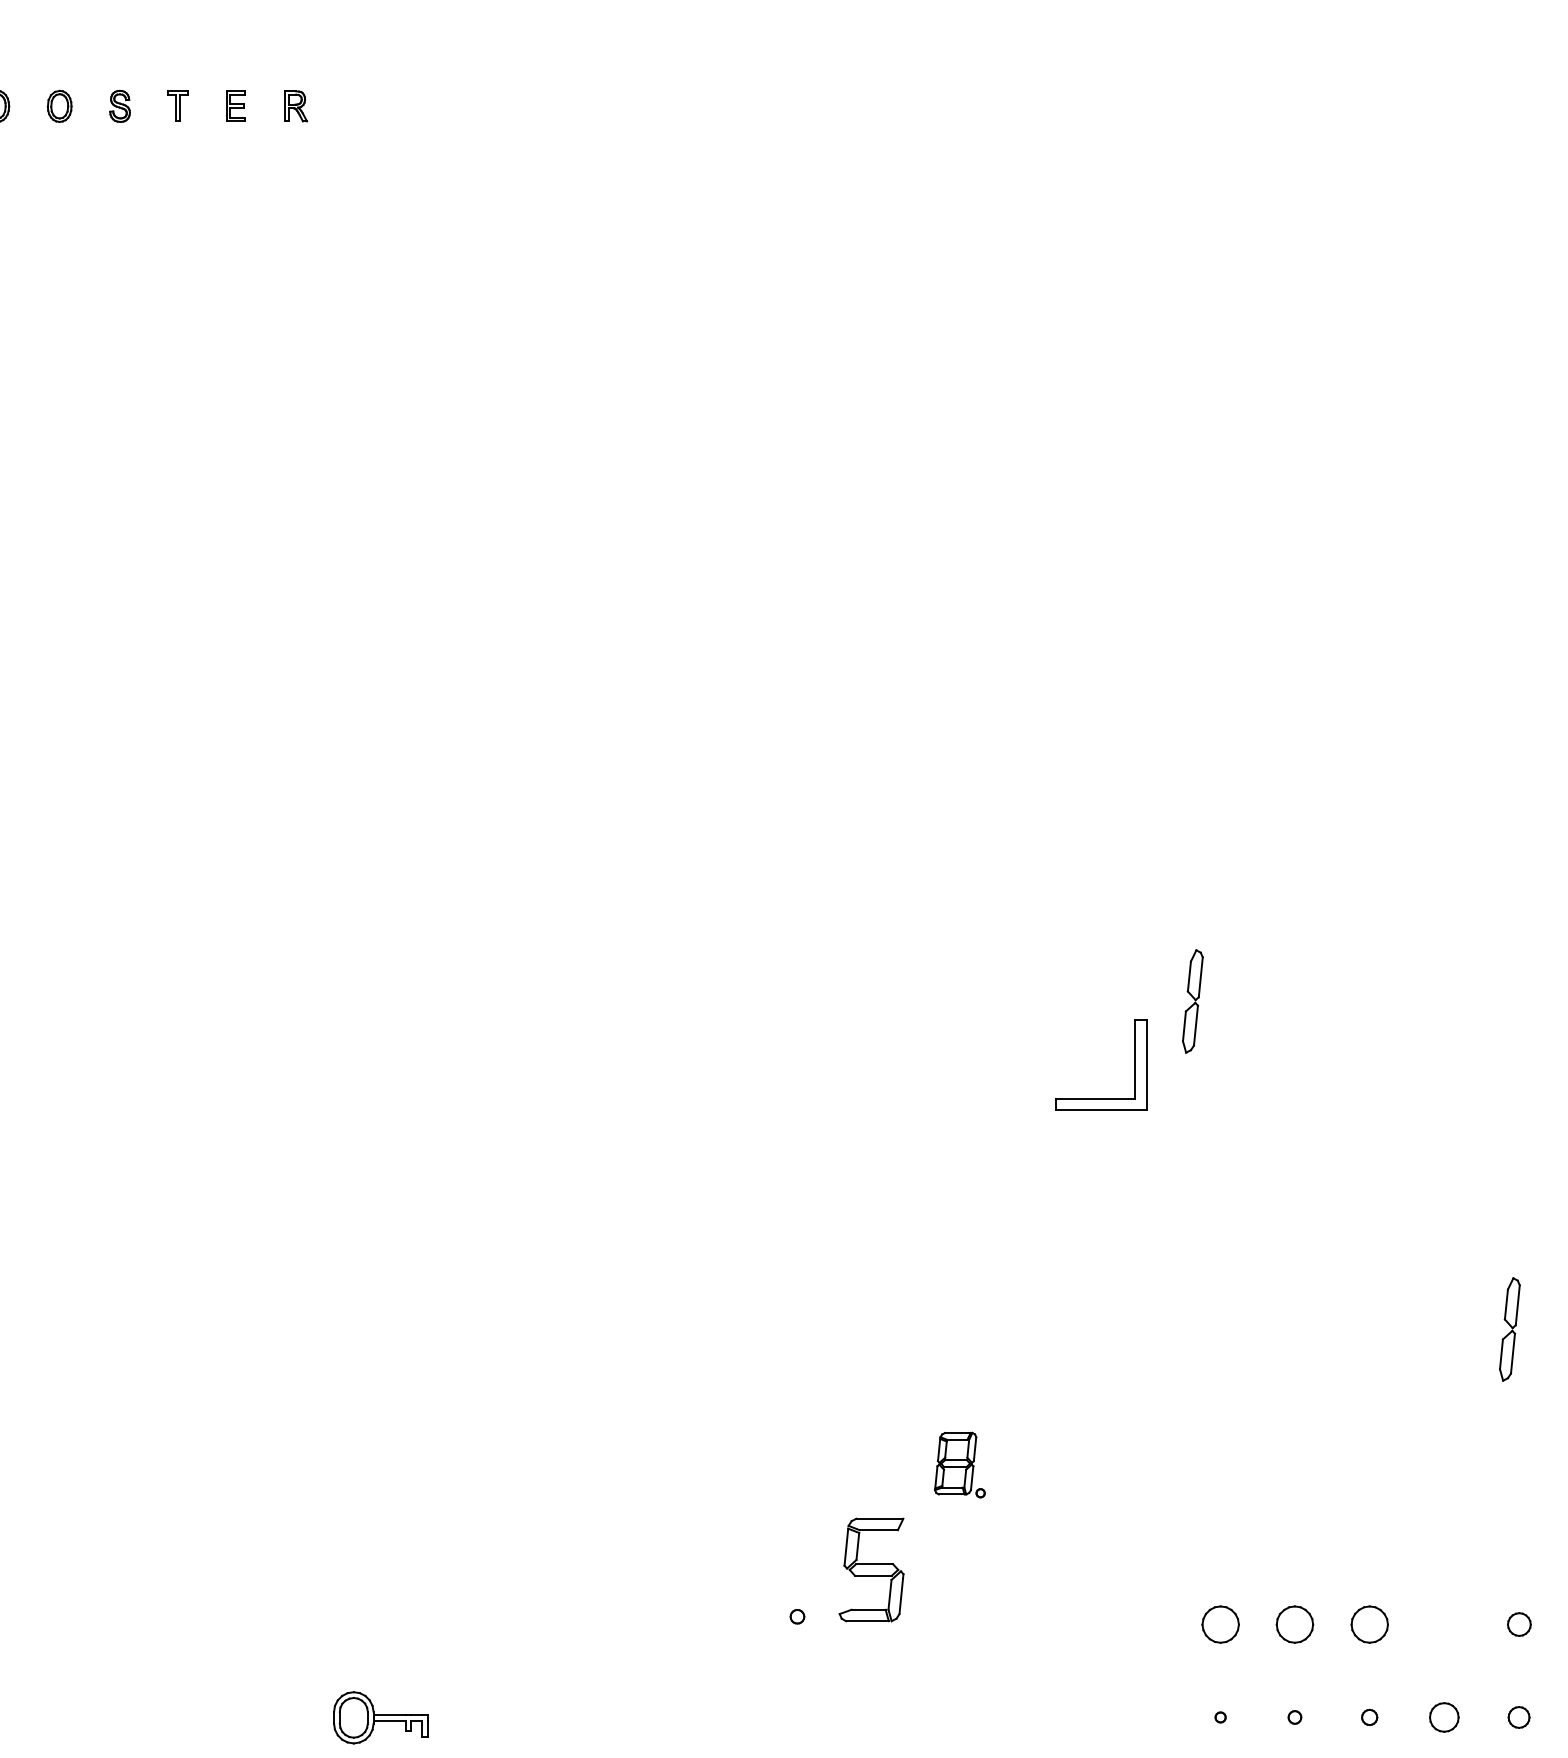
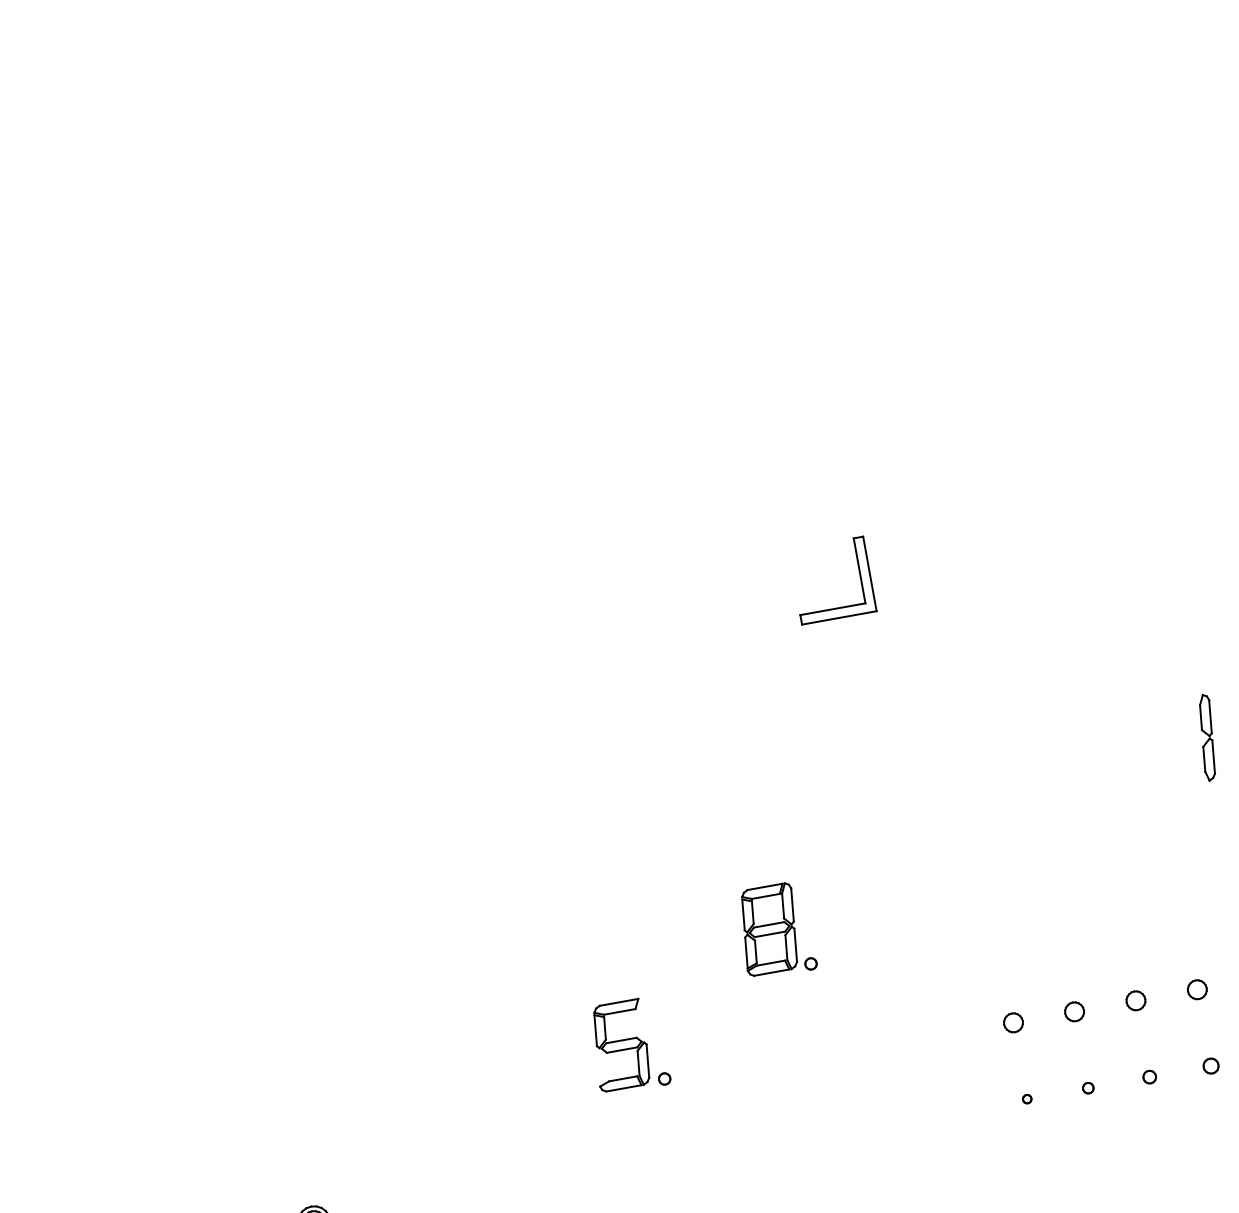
part: (1192, 1001) -> (898, 515), removed
part: (959, 1464) -> (775, 929), size x1.67
part: (871, 1569) -> (619, 1045), moved
part: (1220, 1624) -> (1013, 1022), size x0.62
part: (1294, 1624) -> (1074, 1011), size x0.62
part: (1369, 1624) -> (1135, 1000), size x0.62
part: (1444, 1624) -> (1197, 989), added
part: (1444, 1717) -> (1211, 1066), size x0.62

